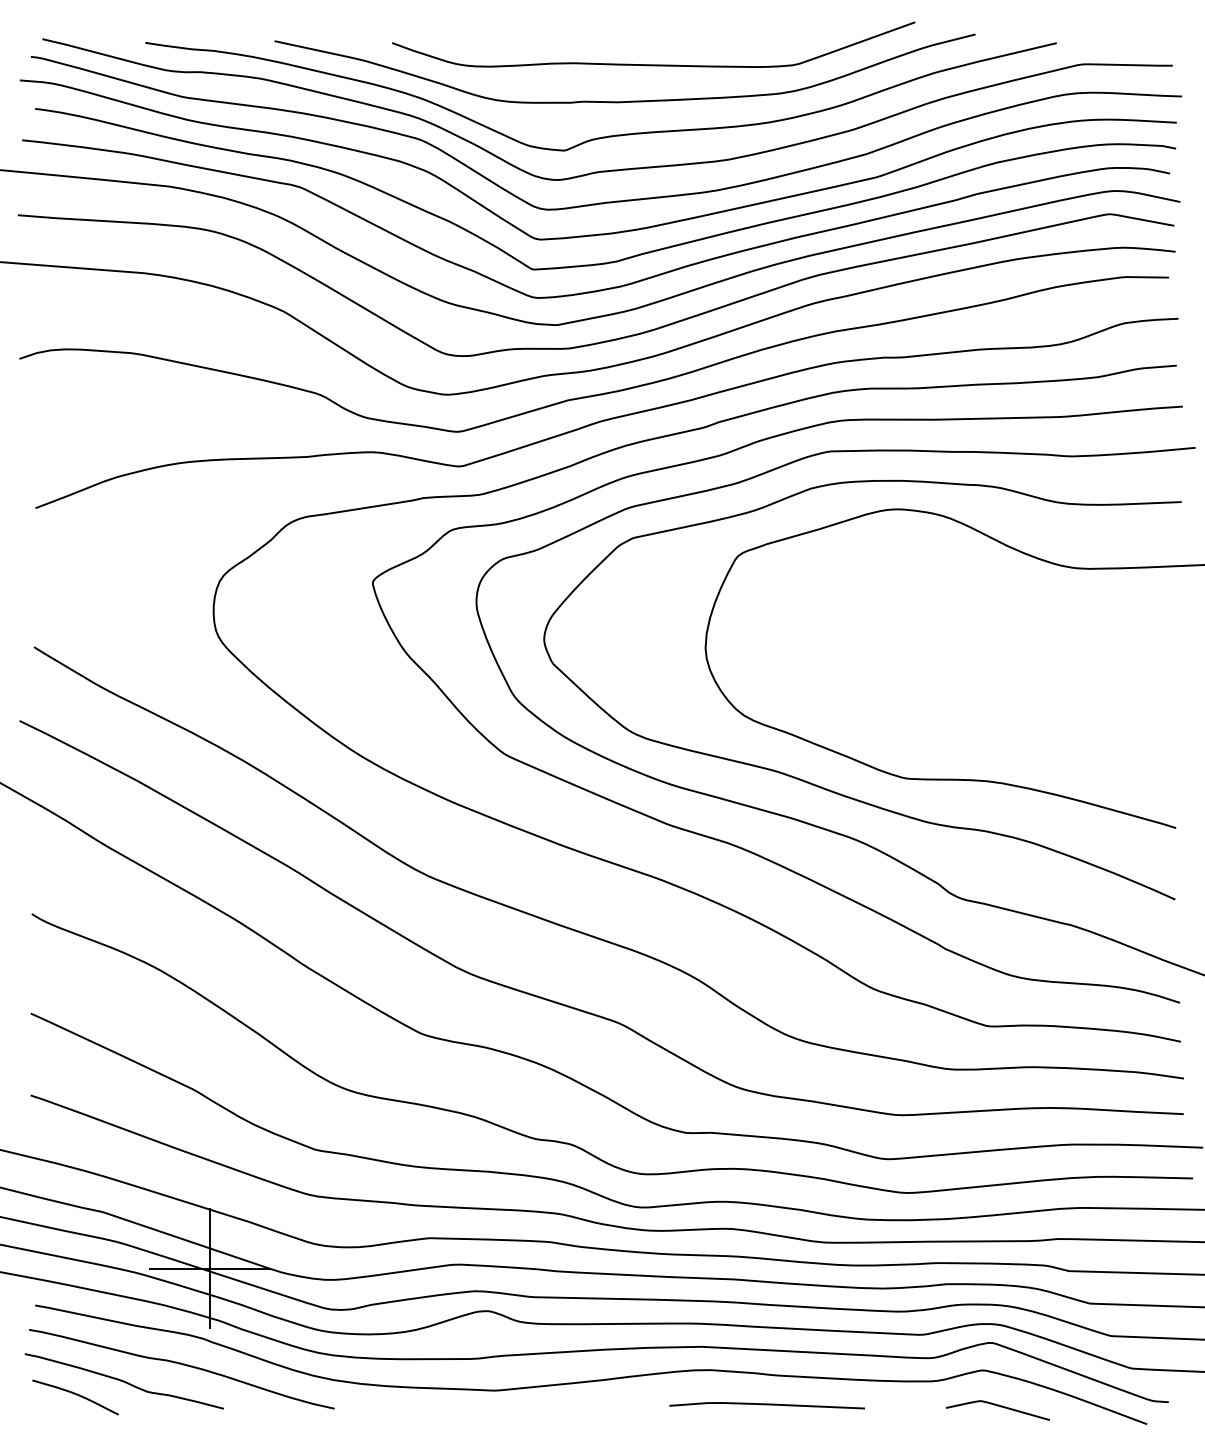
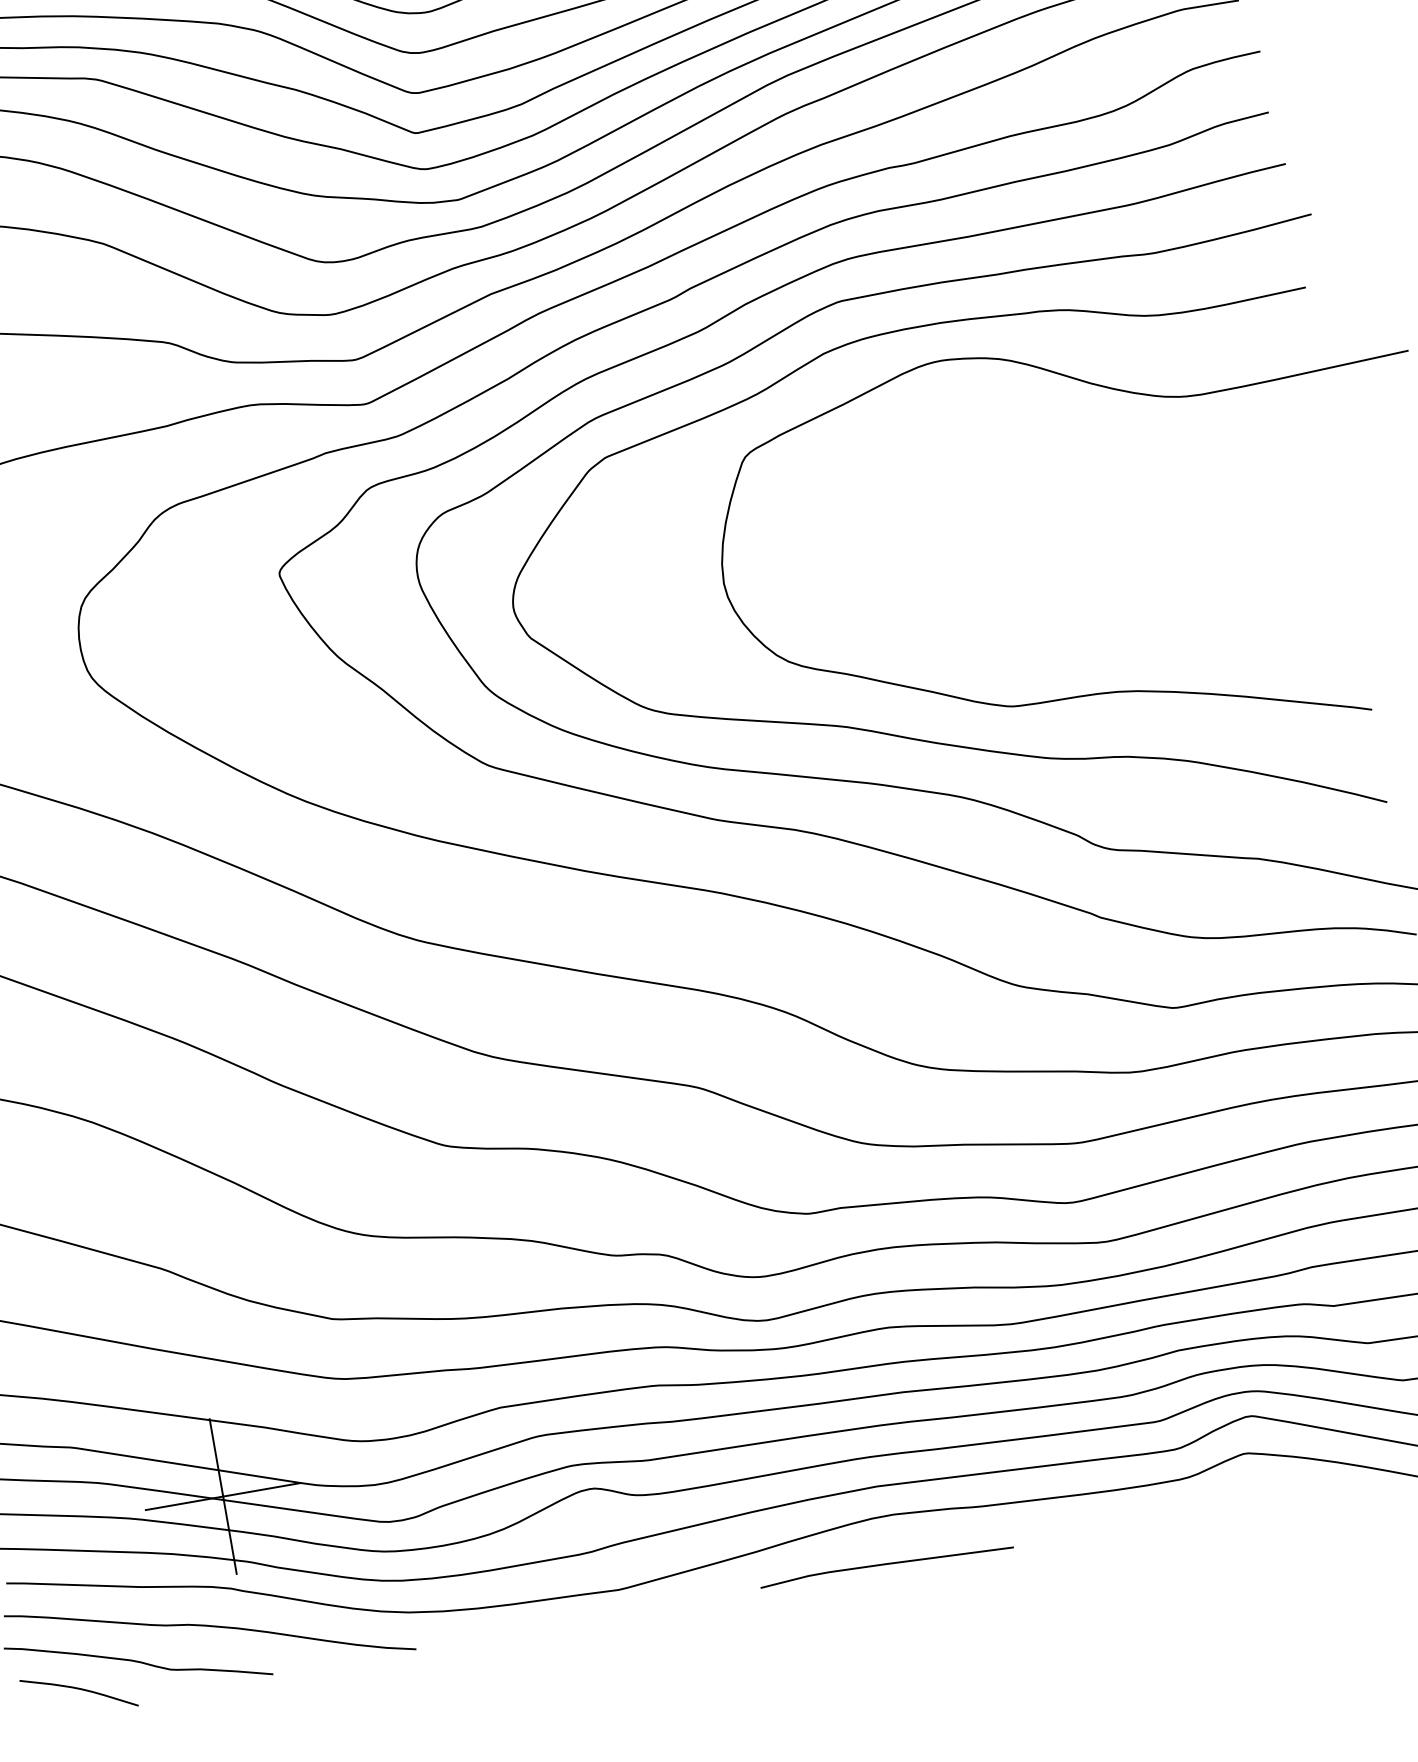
line: (766, 1405) -> (885, 1565), moved
curve: (997, 1406) -> (1271, 1497), removed

